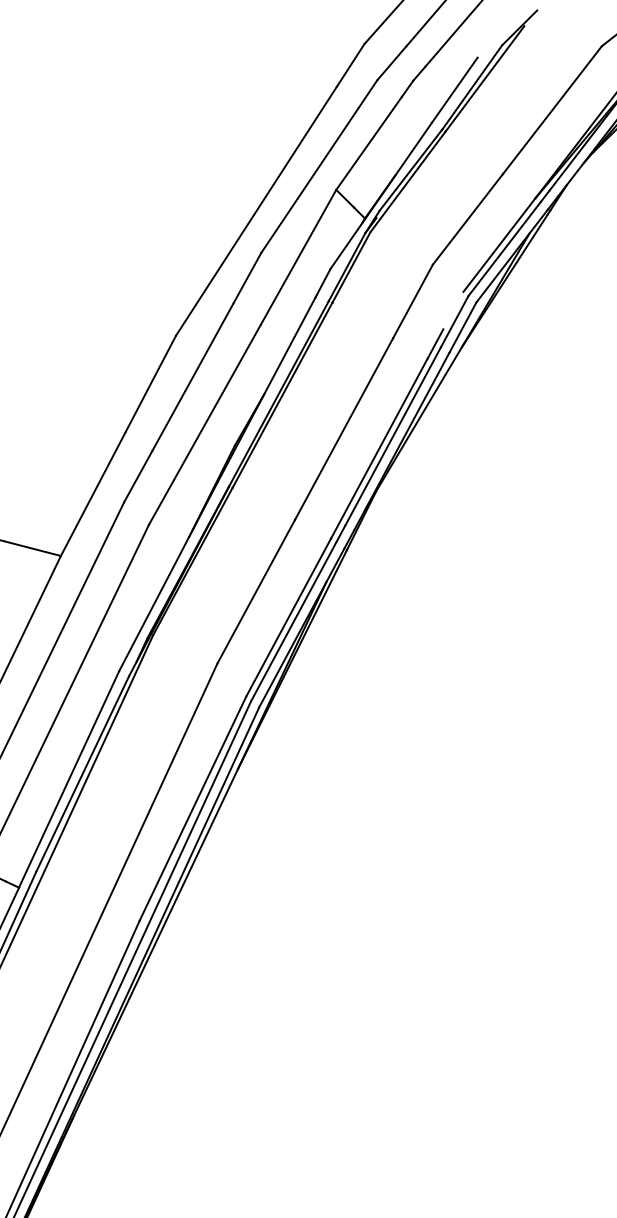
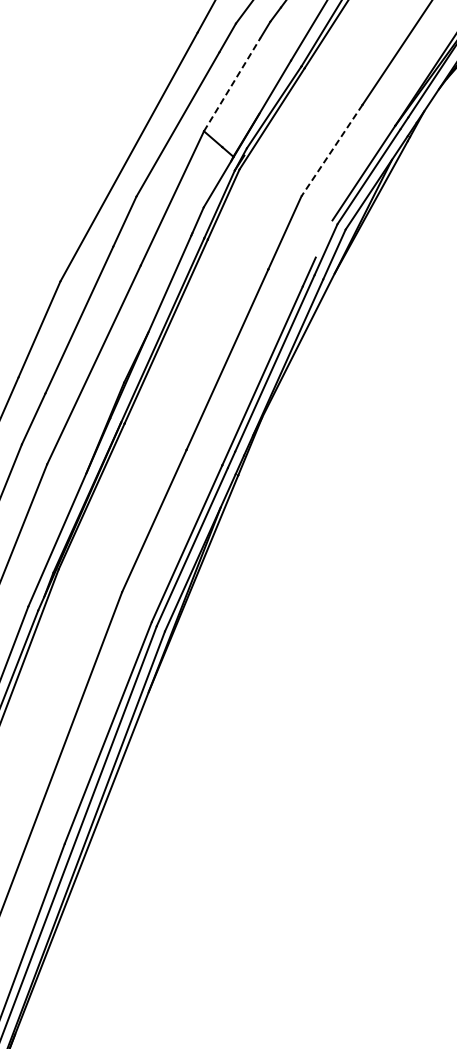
line: (369, 143) -> (232, 84), solid -> dashed
line: (467, 219) -> (331, 150), solid -> dashed

